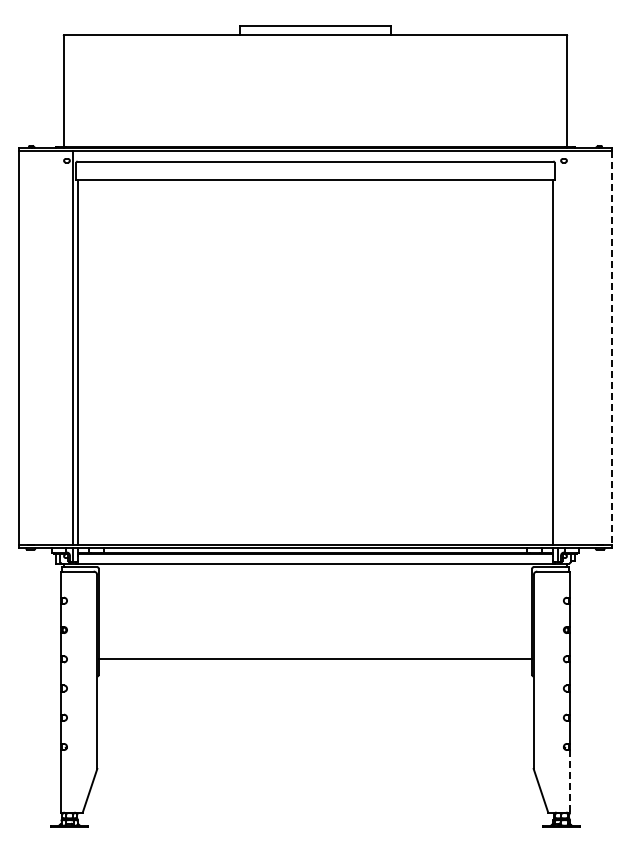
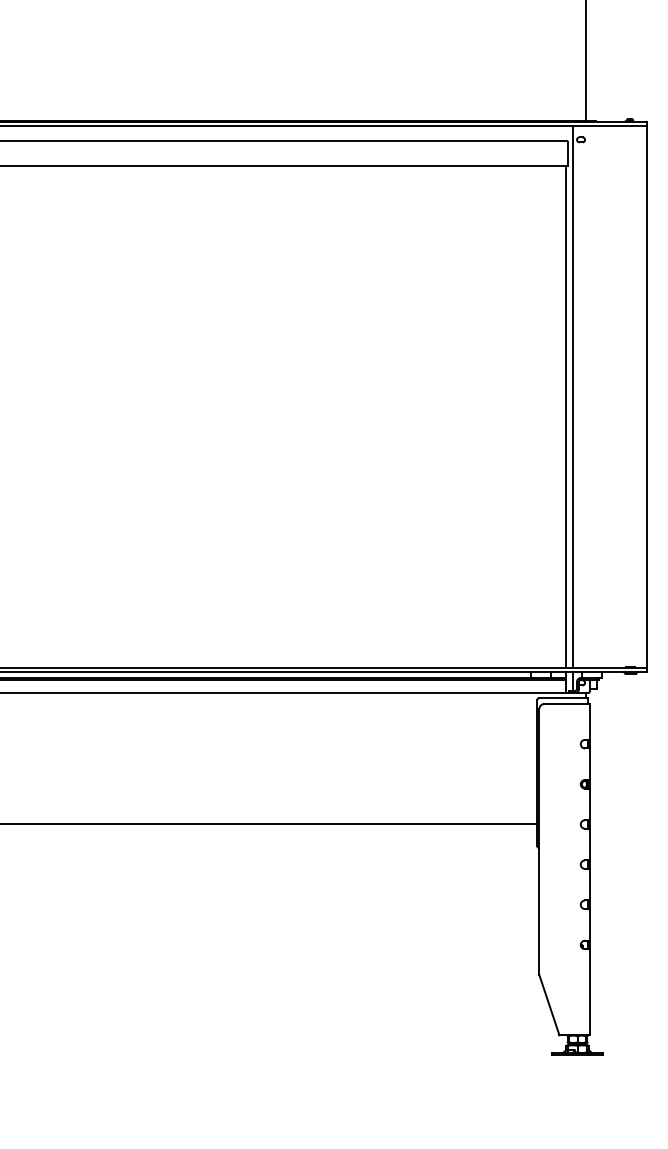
line: (557, 347) -> (572, 396), added
line: (611, 348) -> (646, 397), dashed -> solid
line: (570, 781) -> (589, 992), dashed -> solid

